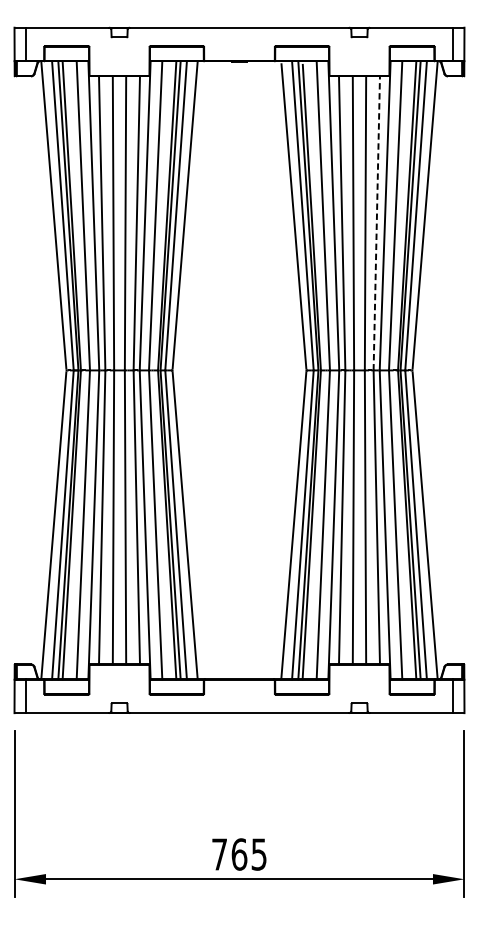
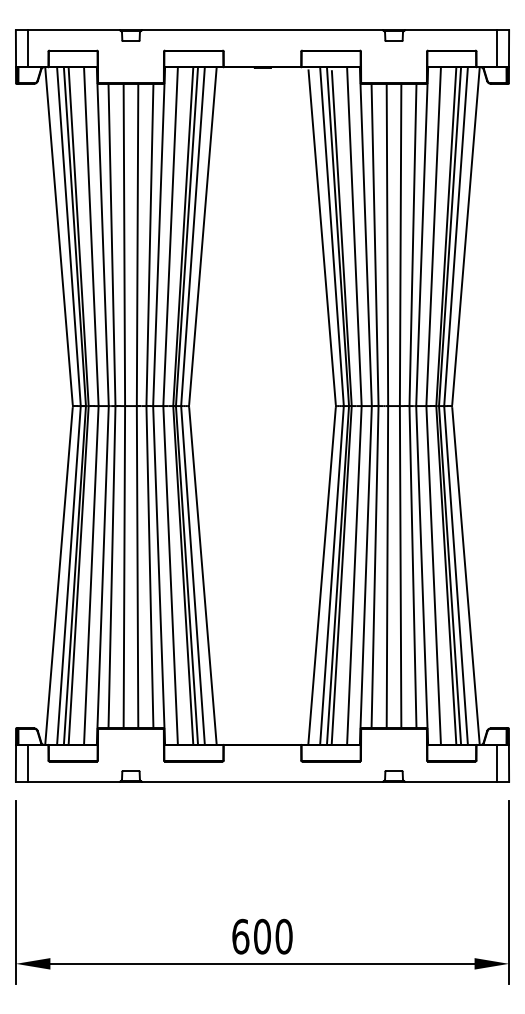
line: (377, 223) -> (413, 244), dashed -> solid
text: (239, 854) -> (262, 936), 765 -> 600

